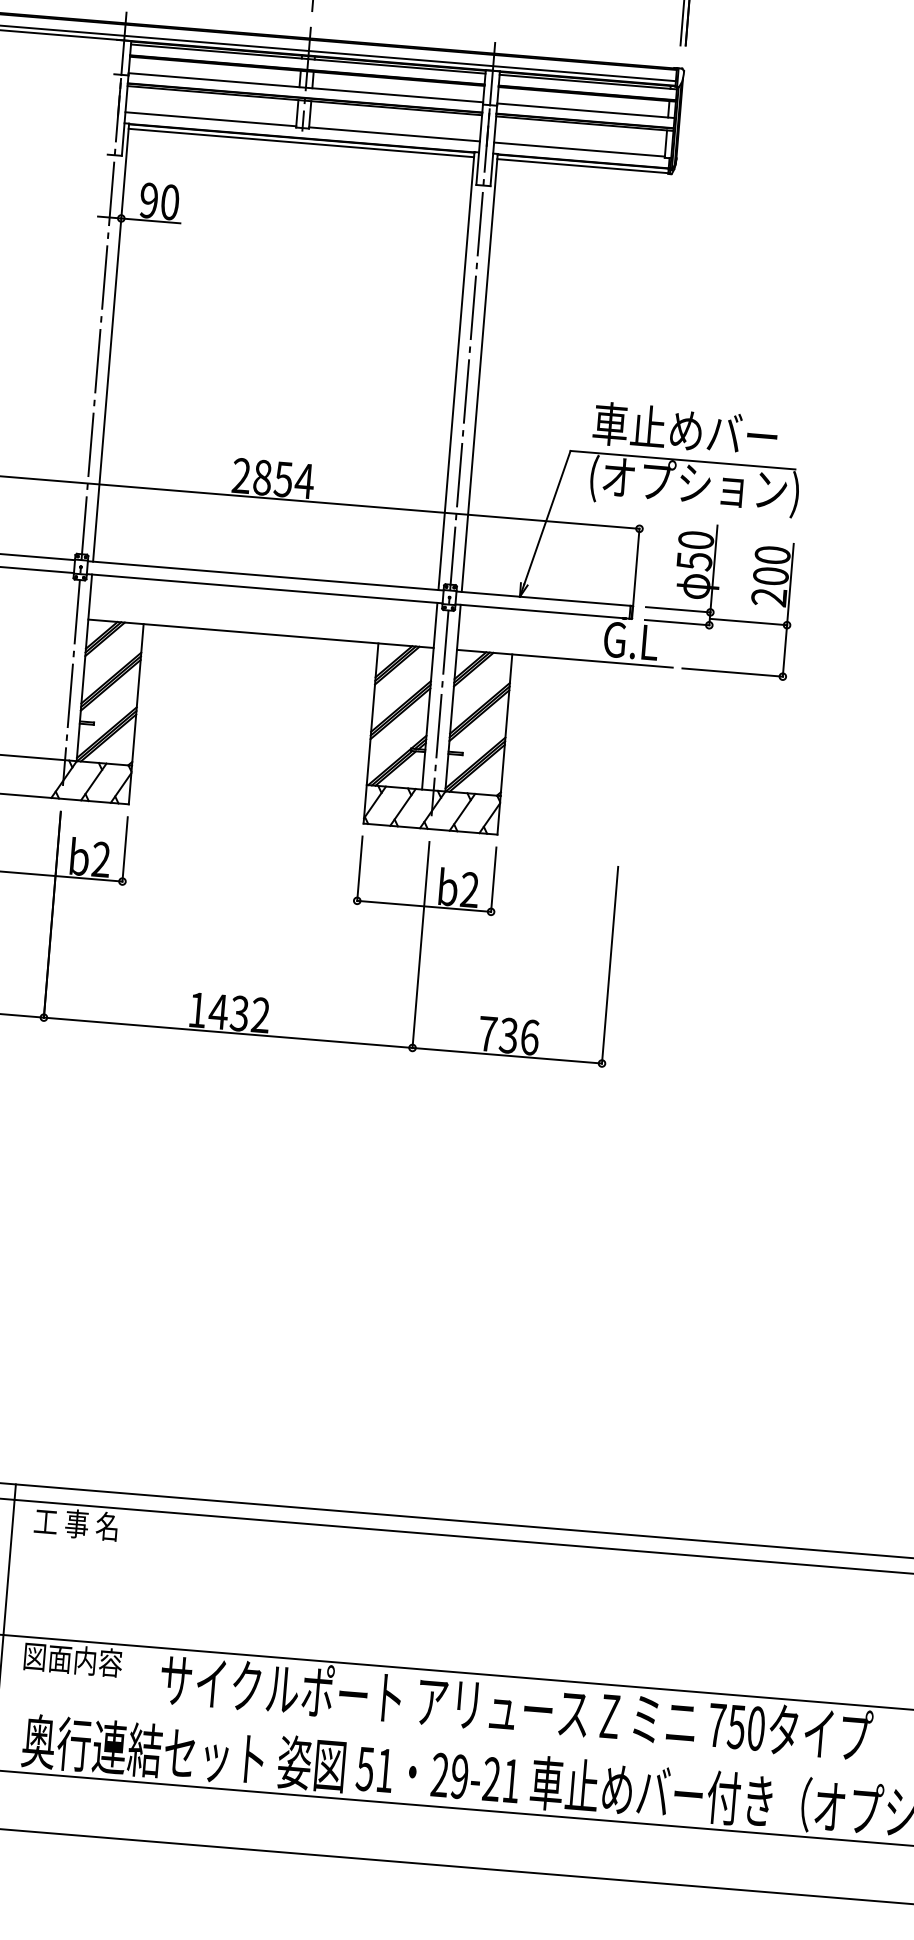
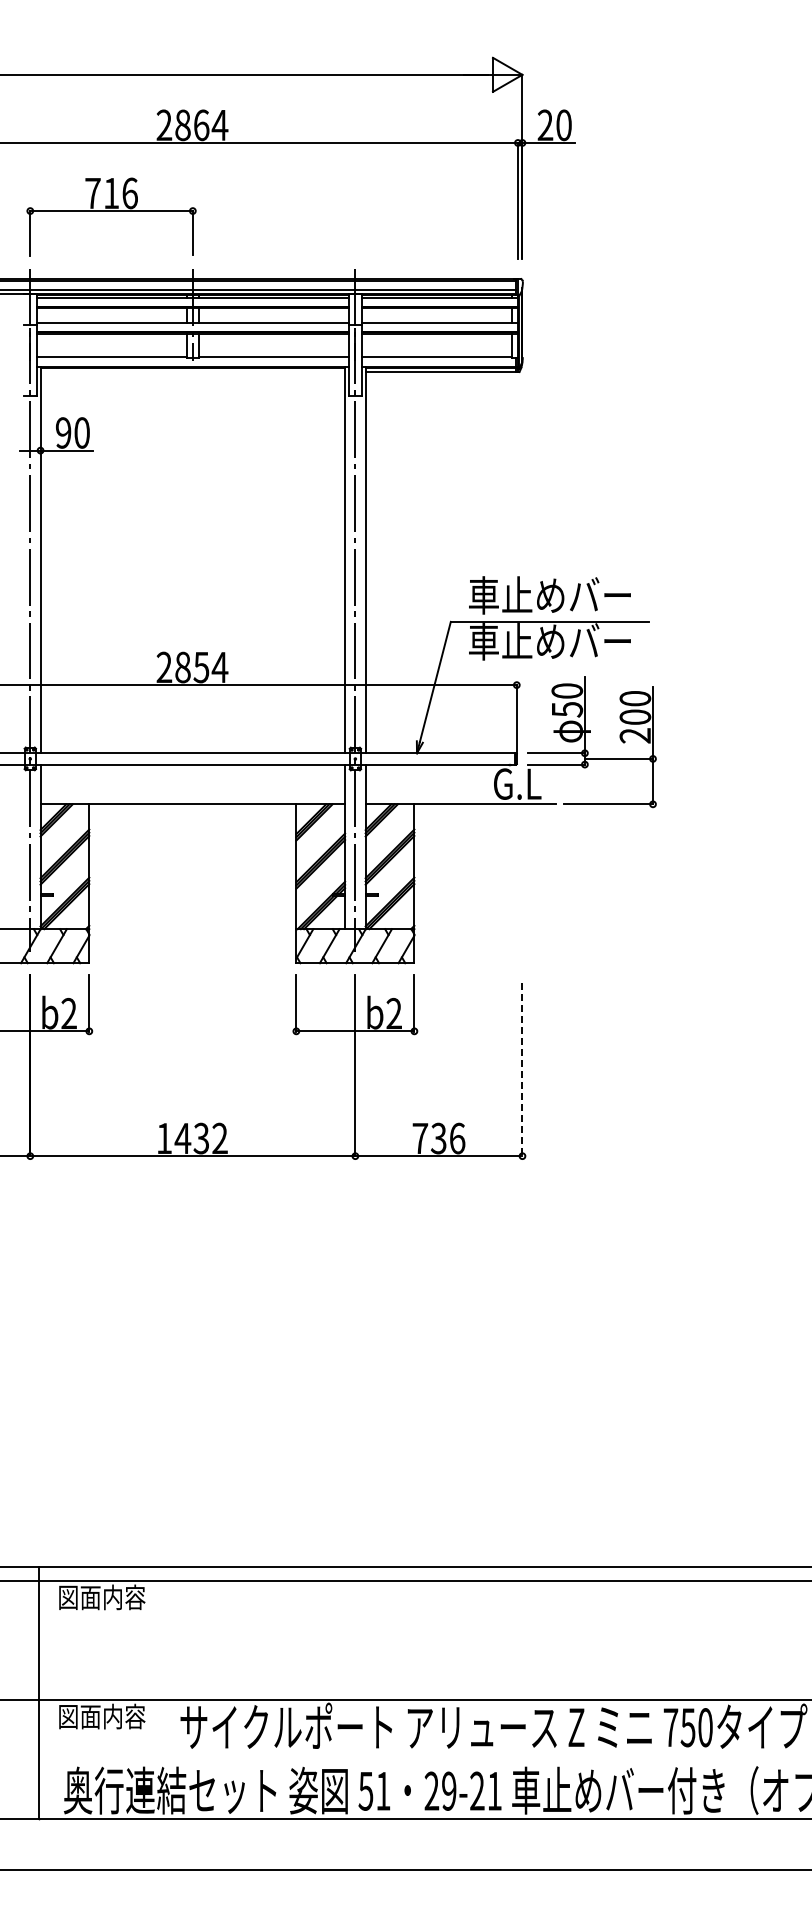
line: (300, 142) -> (192, 371), removed
text: (693, 486) -> (561, 644), (オプション) -> 車止めバー
line: (610, 965) -> (522, 1069), solid -> dashed
text: (83, 1524) -> (101, 1597), 工 事 名 -> 図面内容

